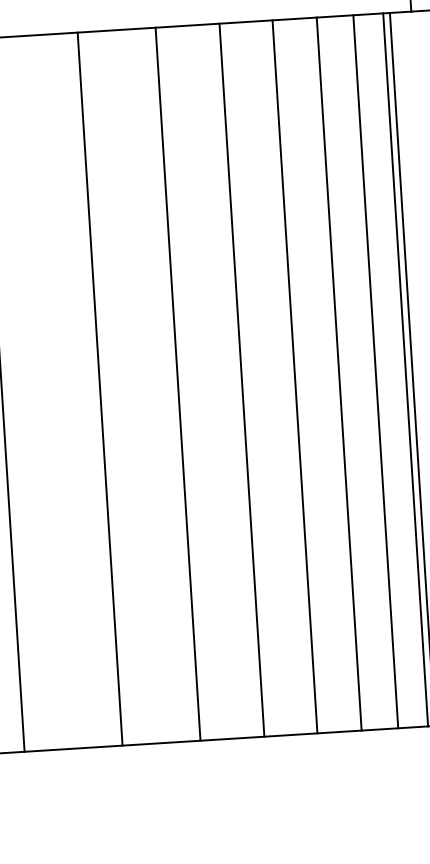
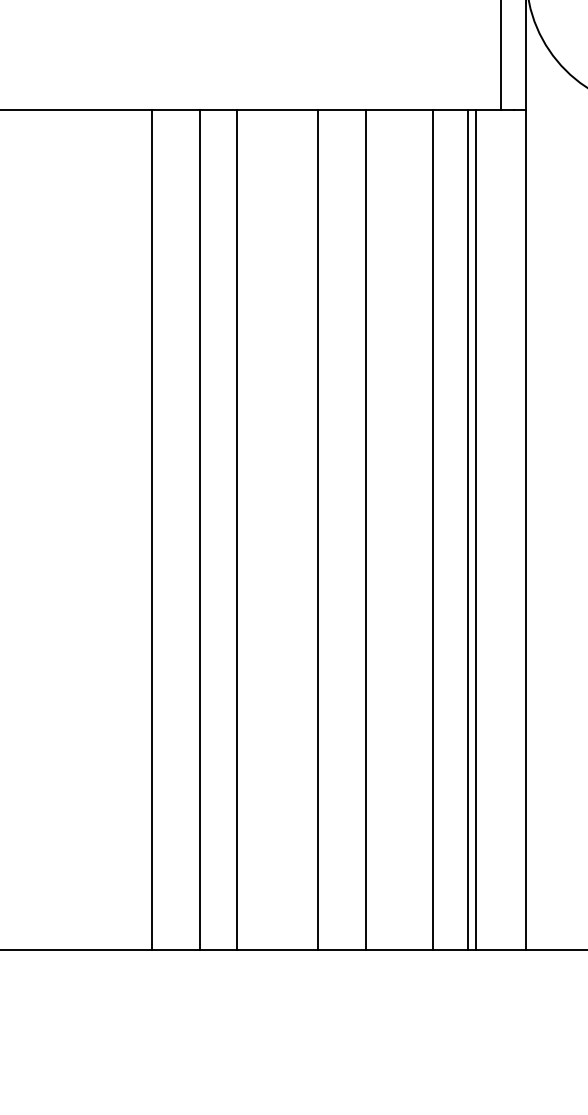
line: (338, 373) -> (365, 529), moved
line: (294, 376) -> (317, 529), moved
line: (242, 380) -> (237, 529), moved
line: (100, 389) -> (152, 529), moved

